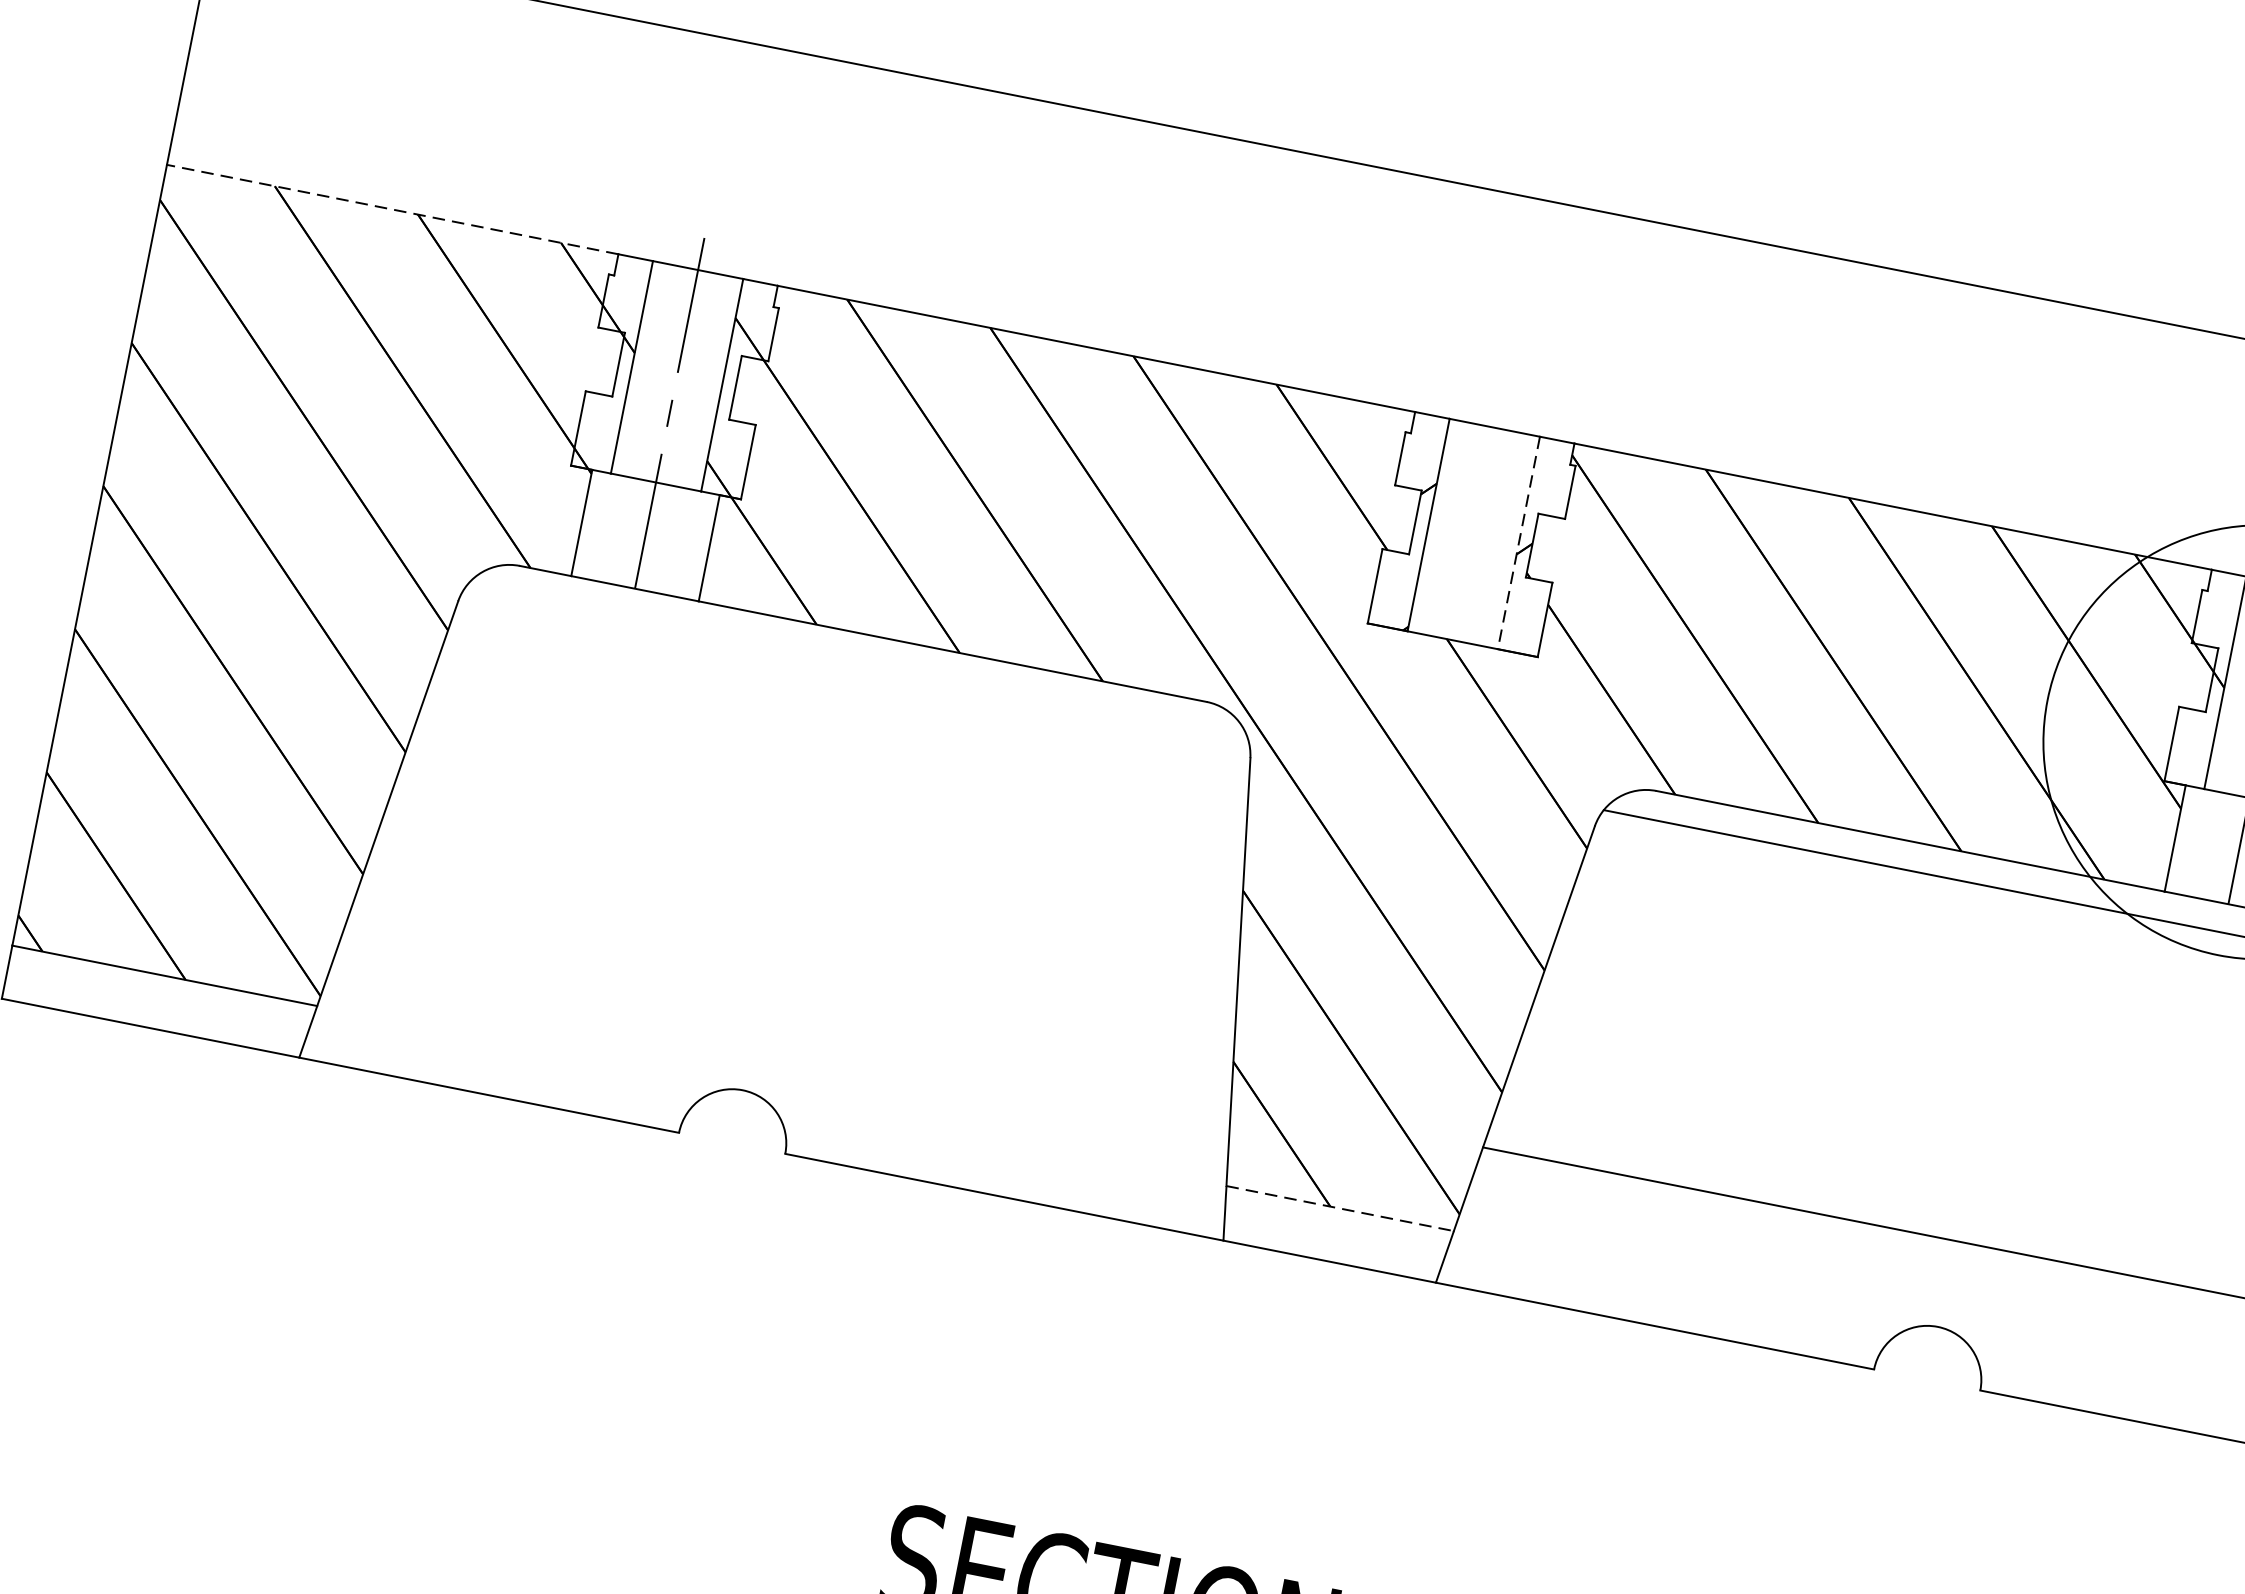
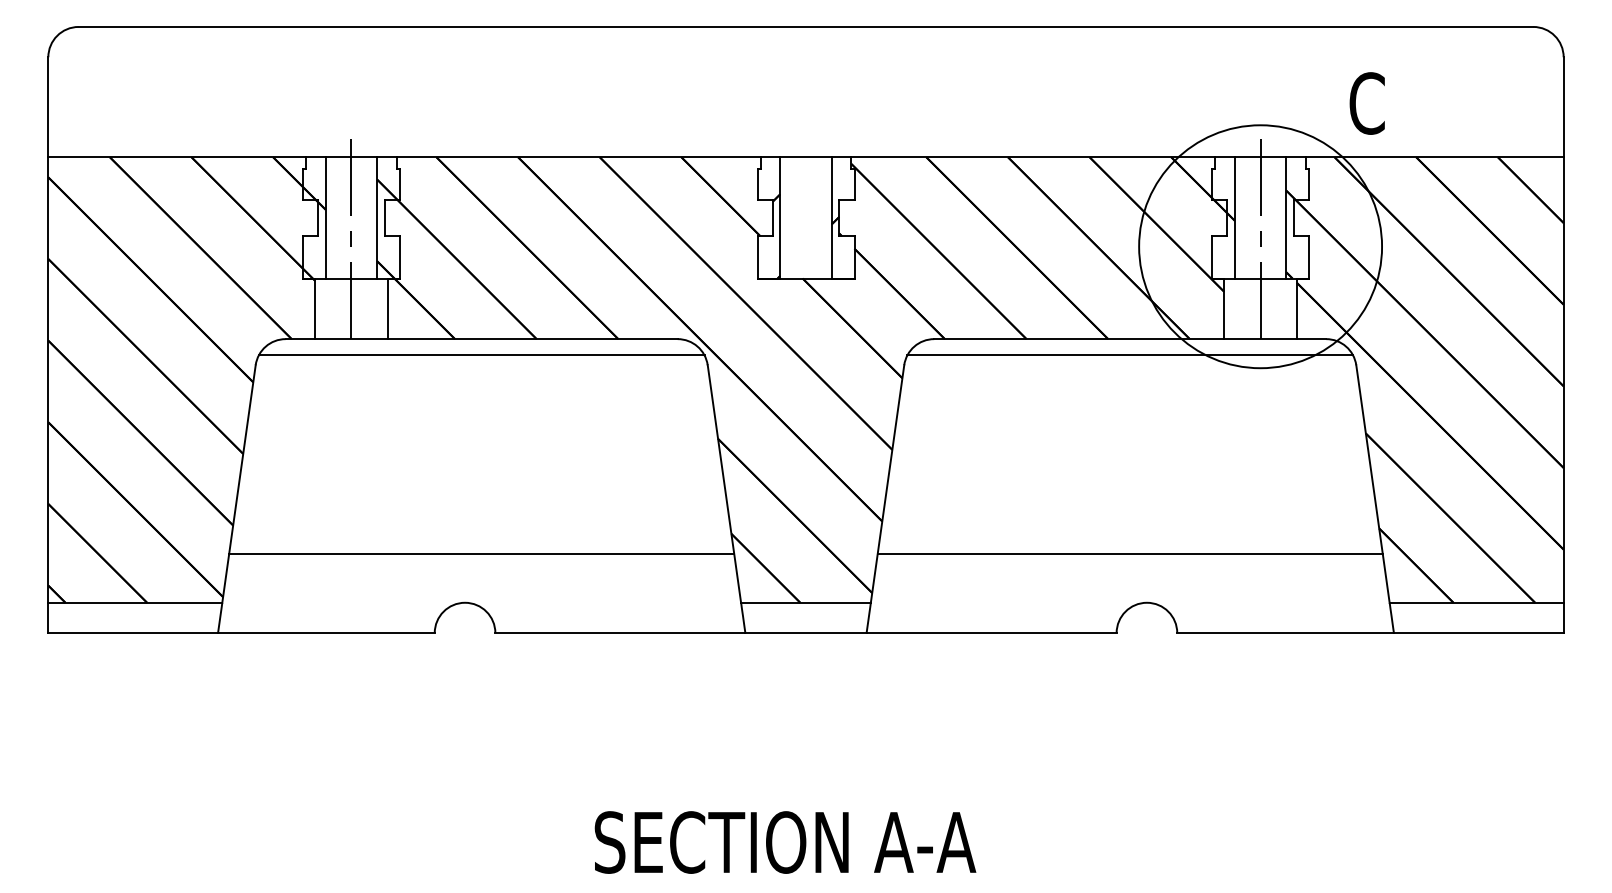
line: (393, 210) -> (177, 157), dashed -> solid
line: (1518, 542) -> (831, 217), dashed -> solid
line: (857, 662) -> (481, 355), added
line: (788, 1009) -> (481, 553), added
line: (1339, 1207) -> (805, 602), dashed -> solid

